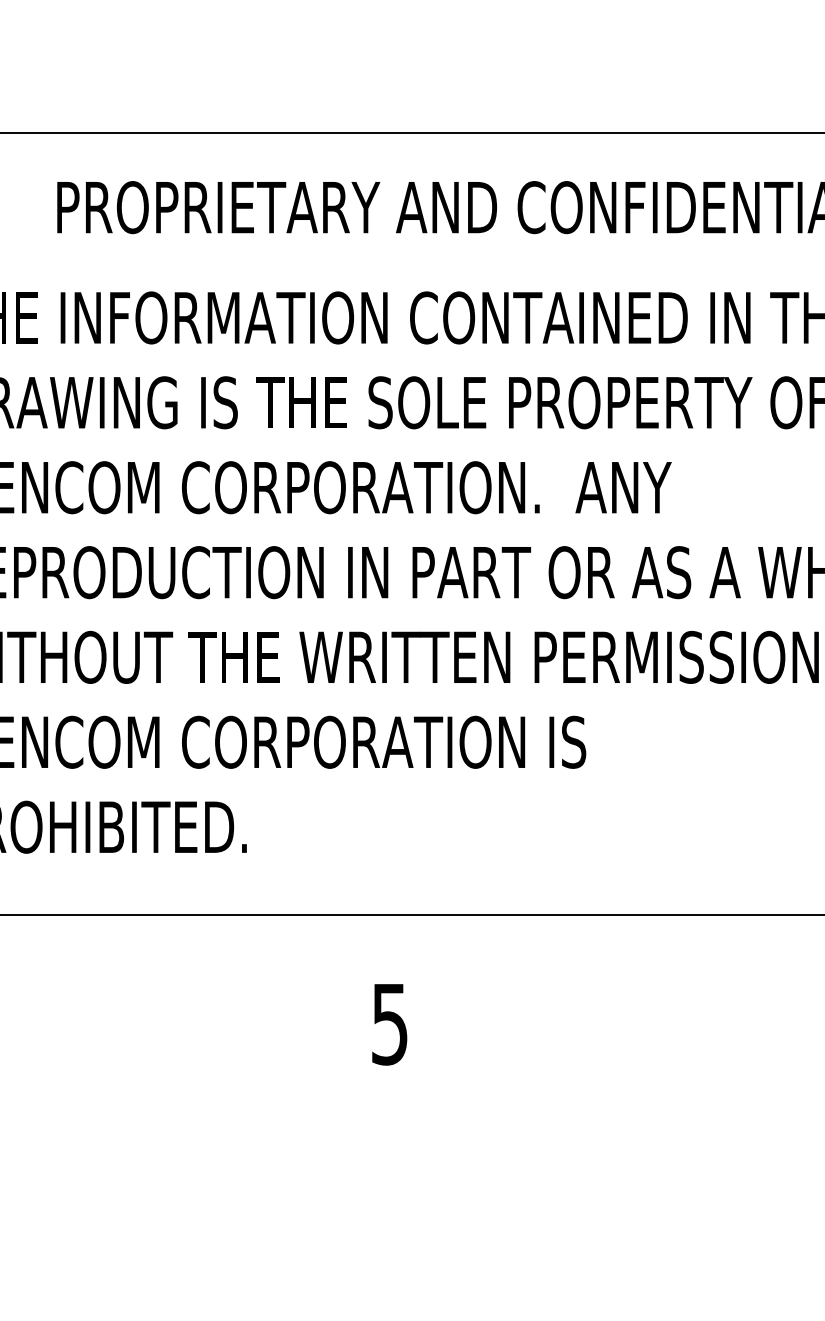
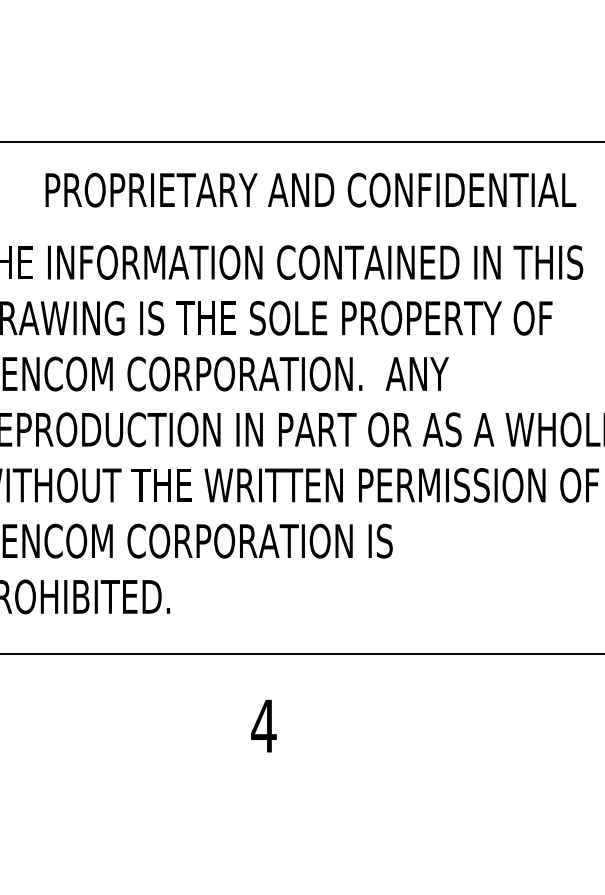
text: (389, 1024) -> (263, 726), 5 -> 4

